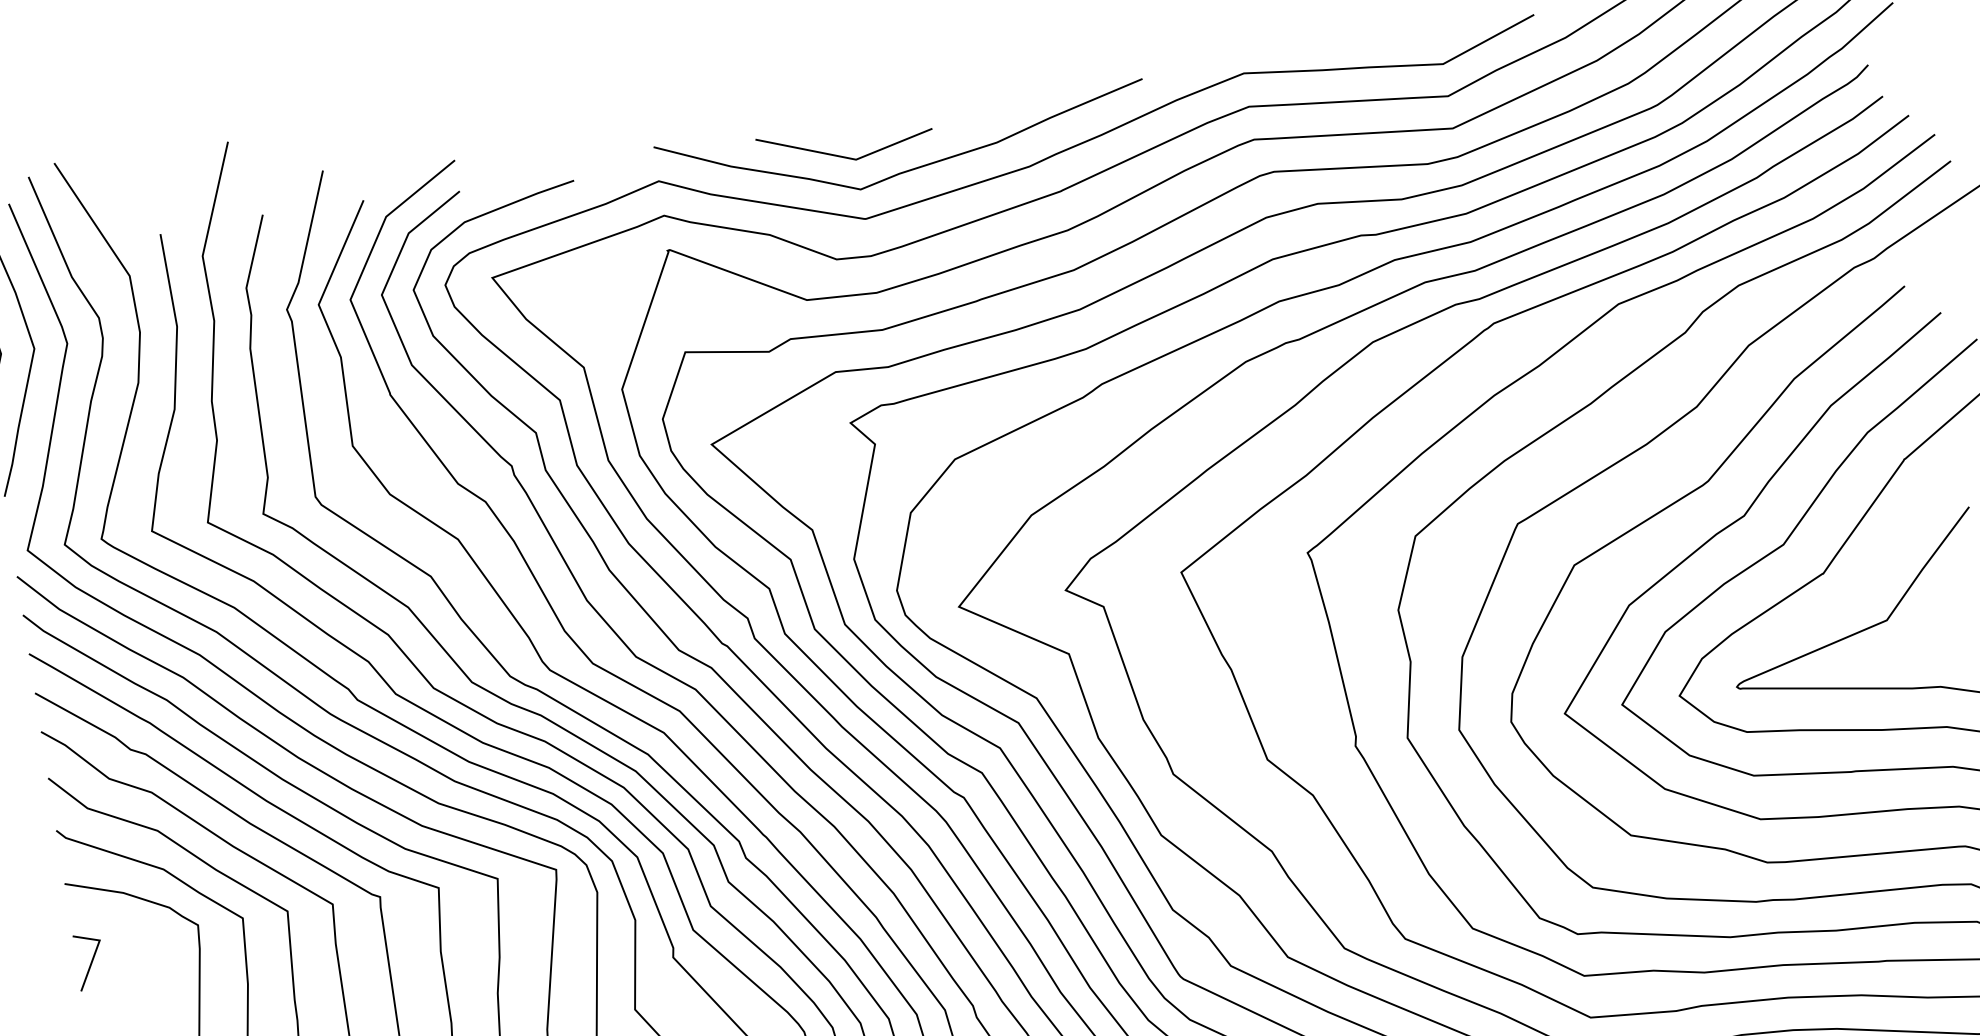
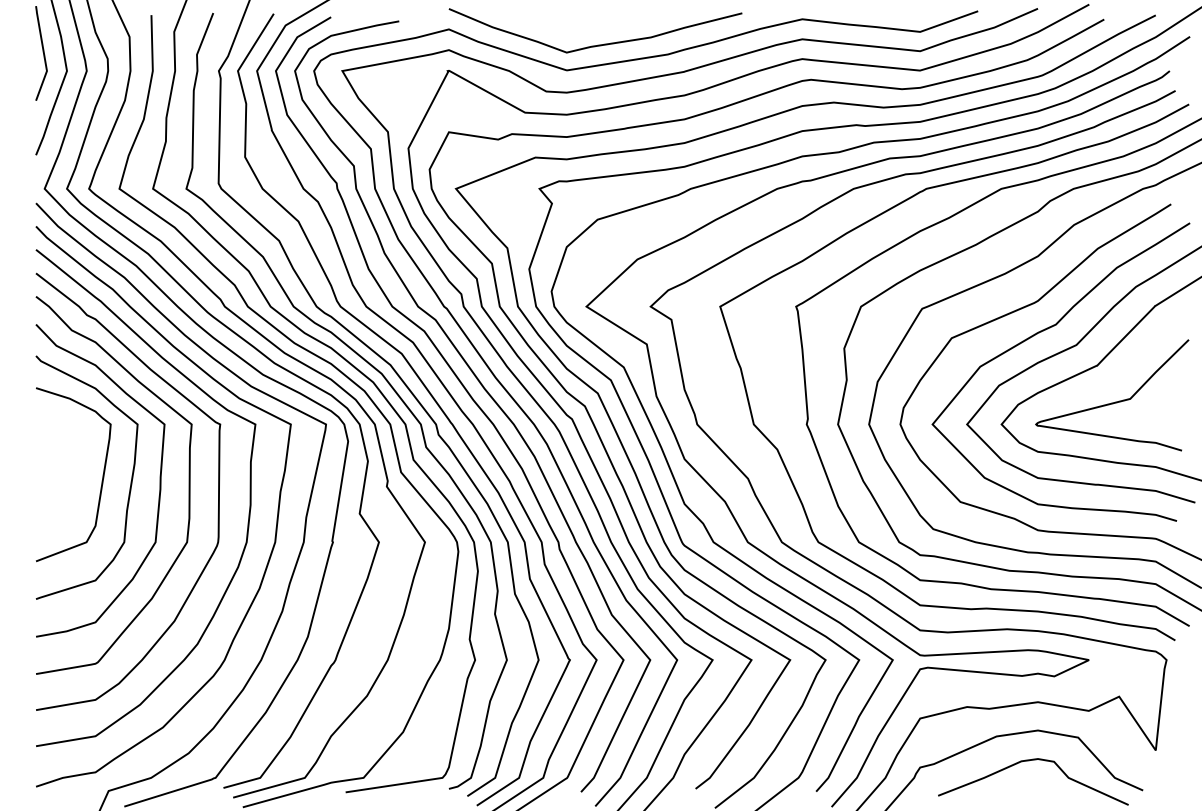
line: (841, 154) -> (558, 30), removed
line: (90, 960) -> (44, 435), removed

